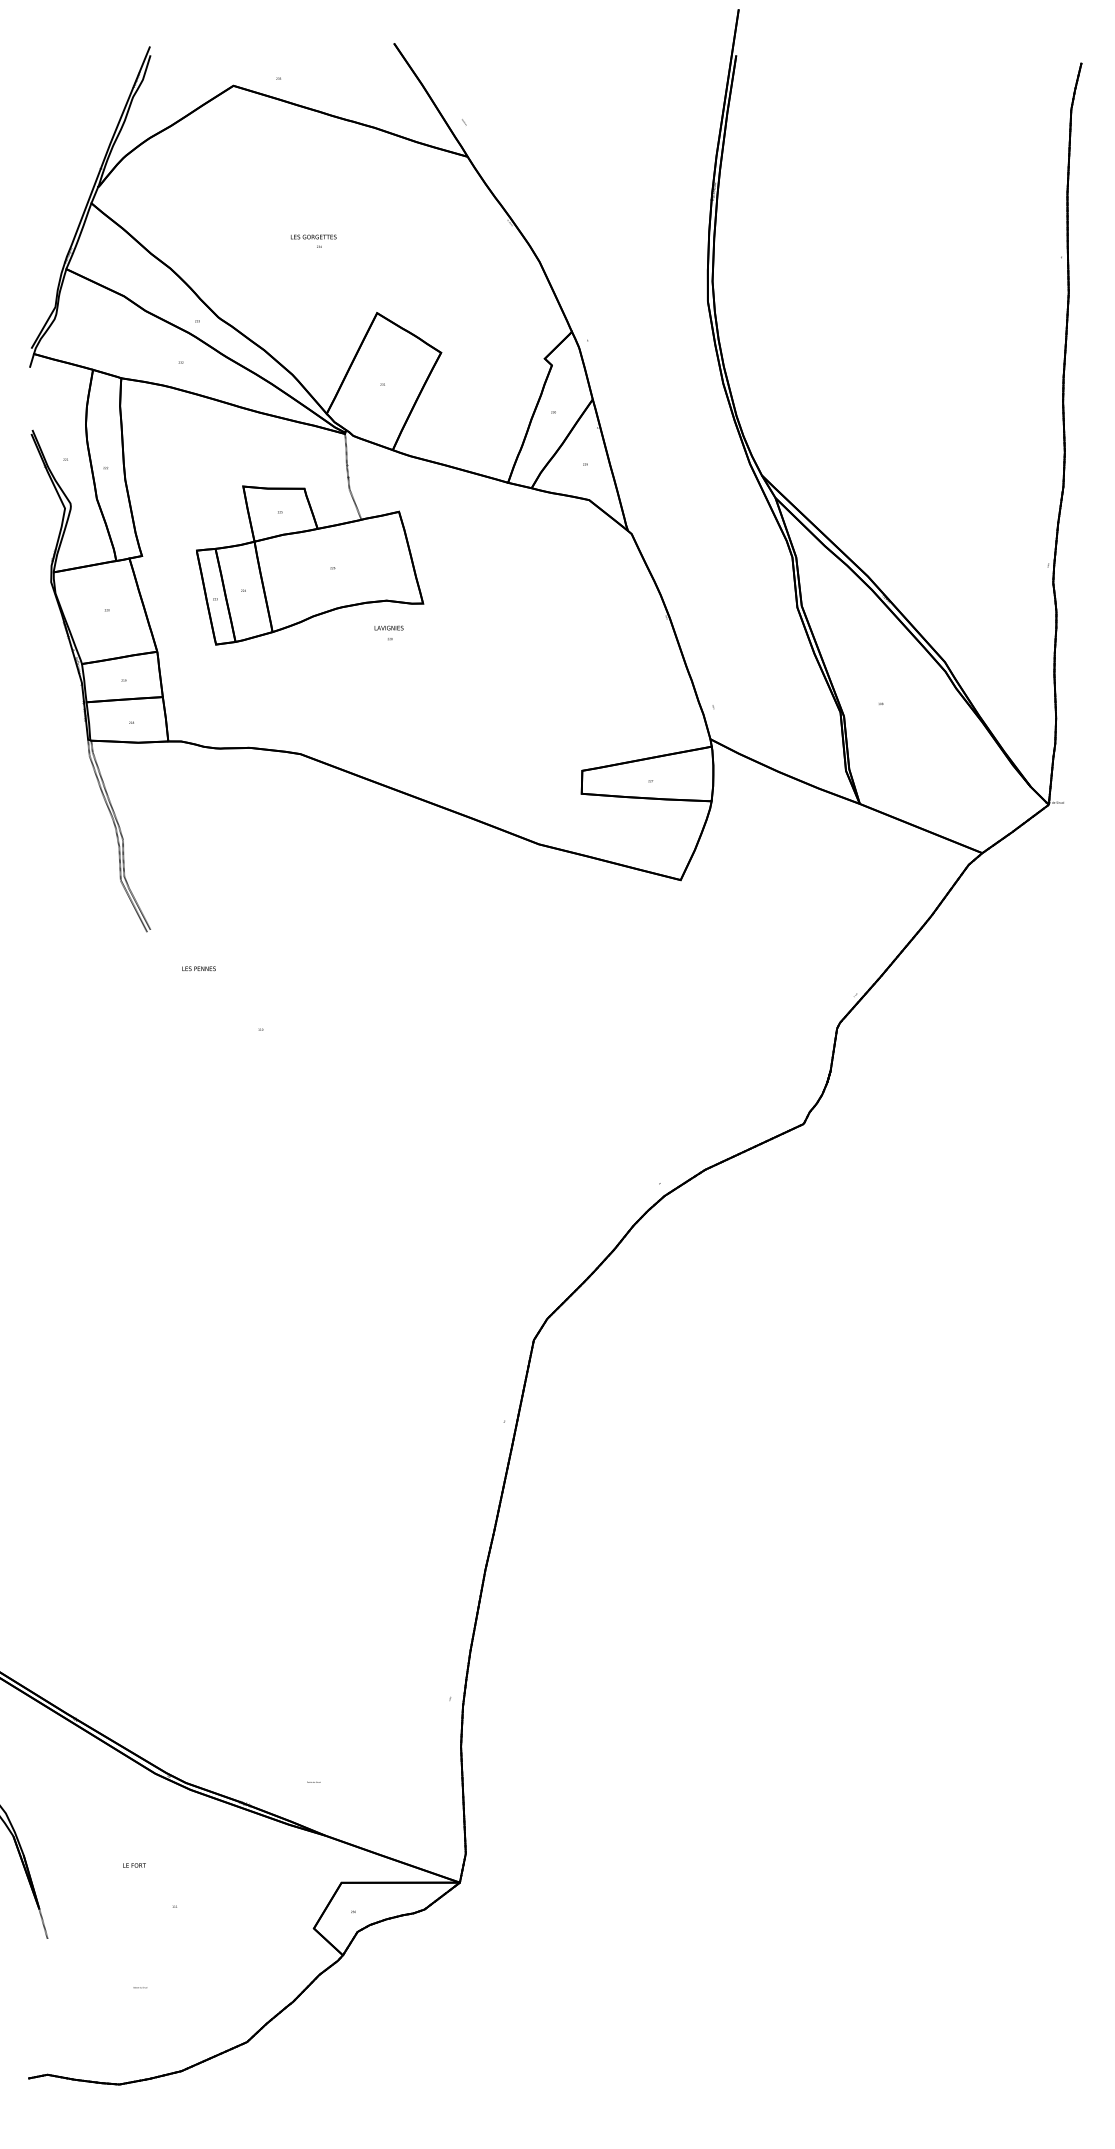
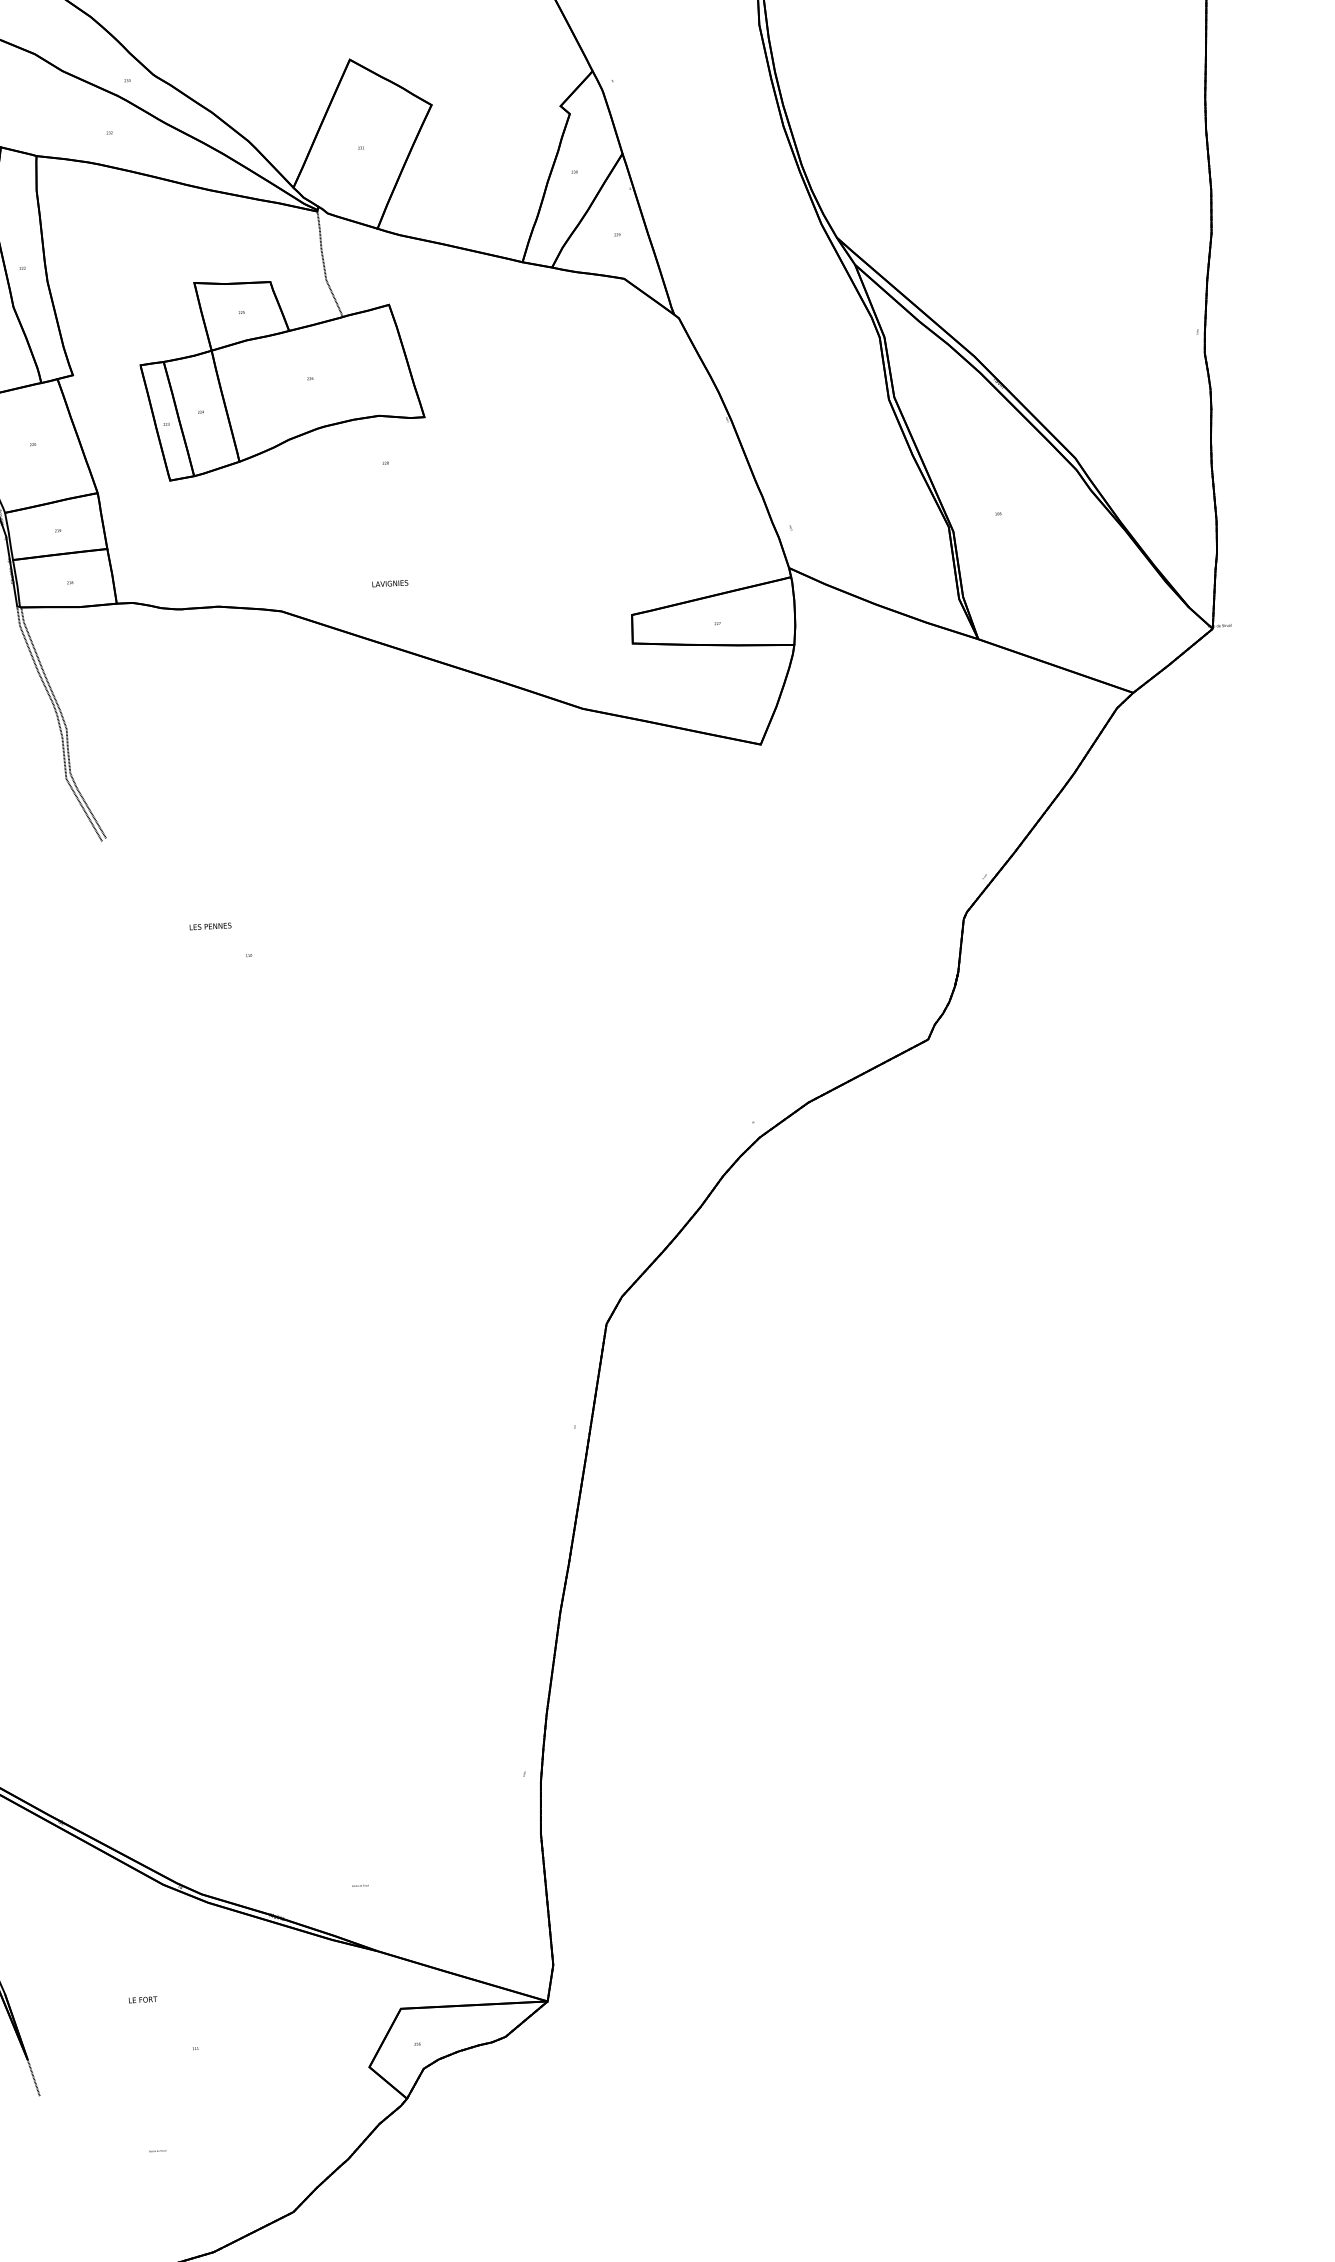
text: (388, 627) -> (389, 582), moved
text: (198, 968) -> (209, 926), moved

